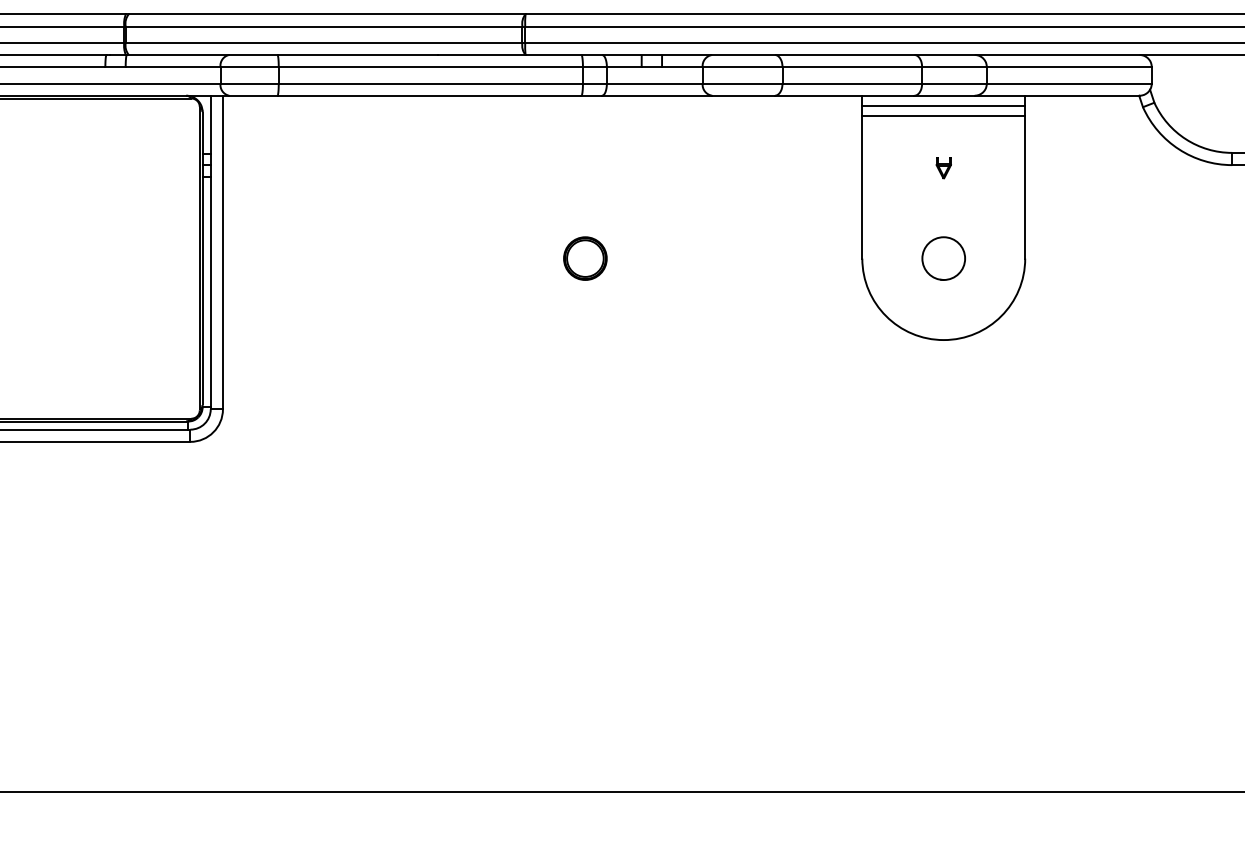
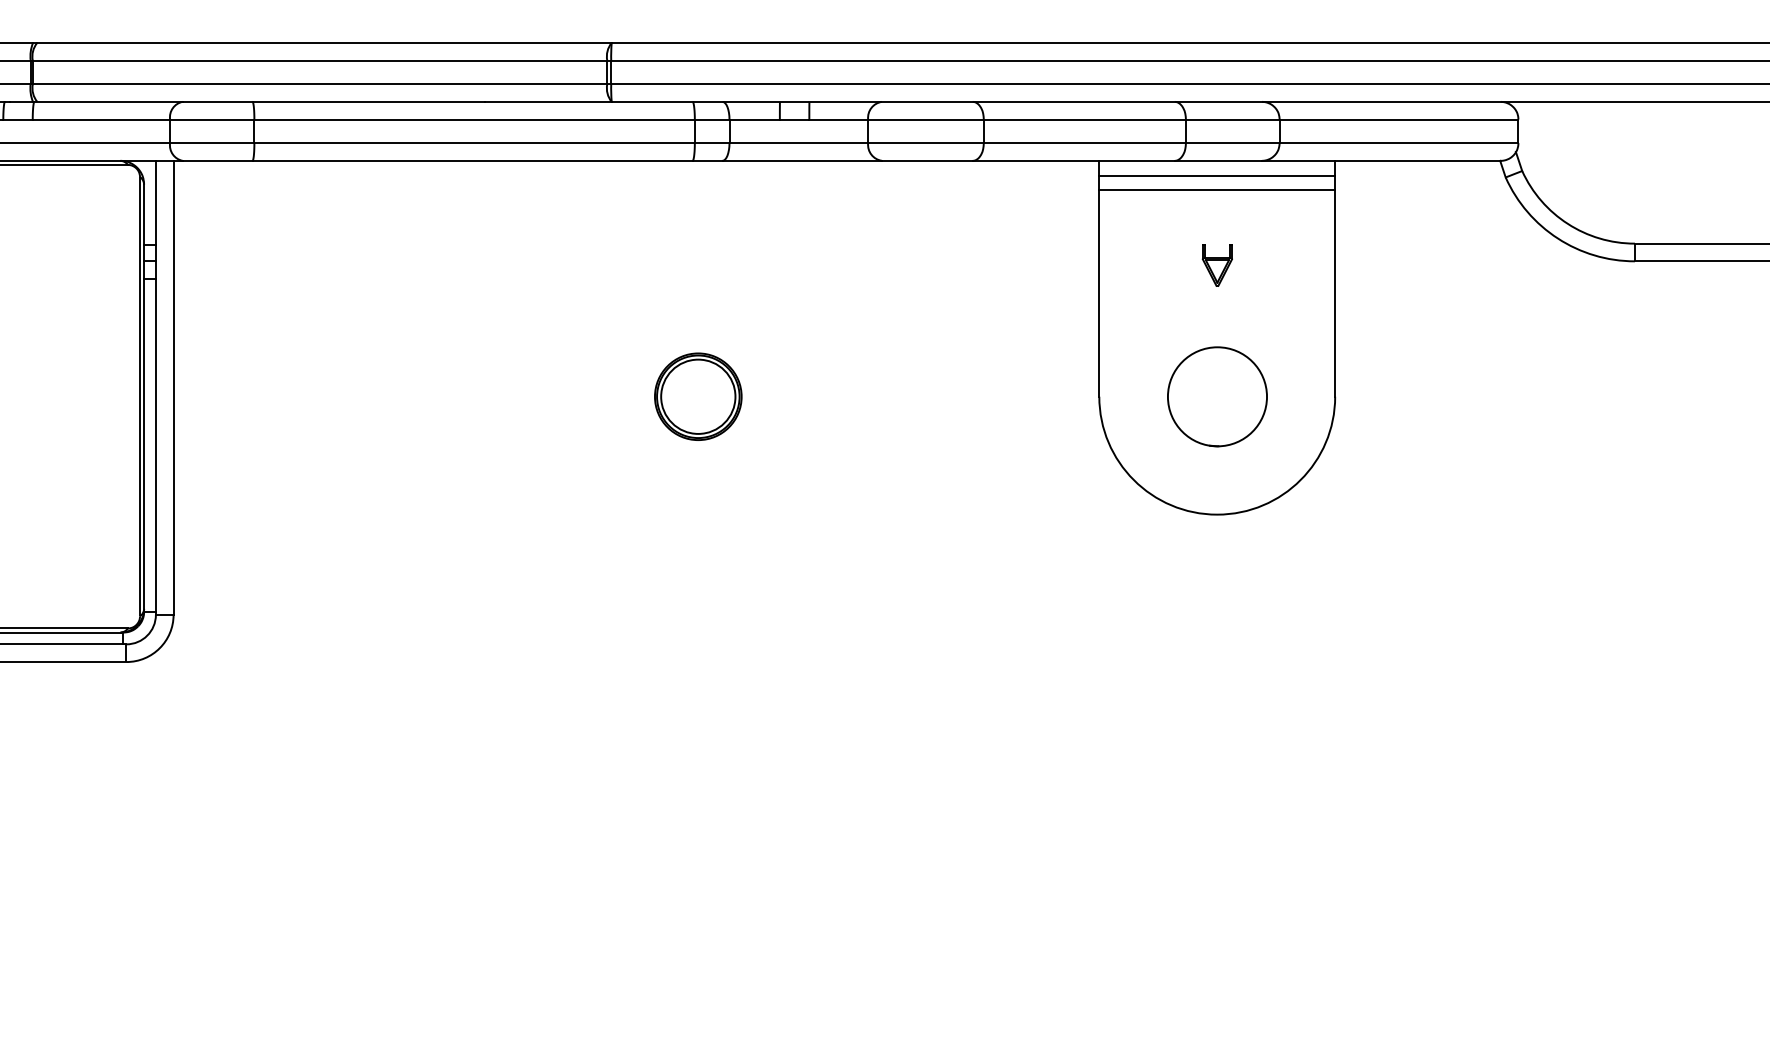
part: (943, 168) -> (1216, 266), size x1.4
part: (585, 258) -> (698, 396), size x1.4
circle: (943, 258) -> (1216, 396), size x1.6

